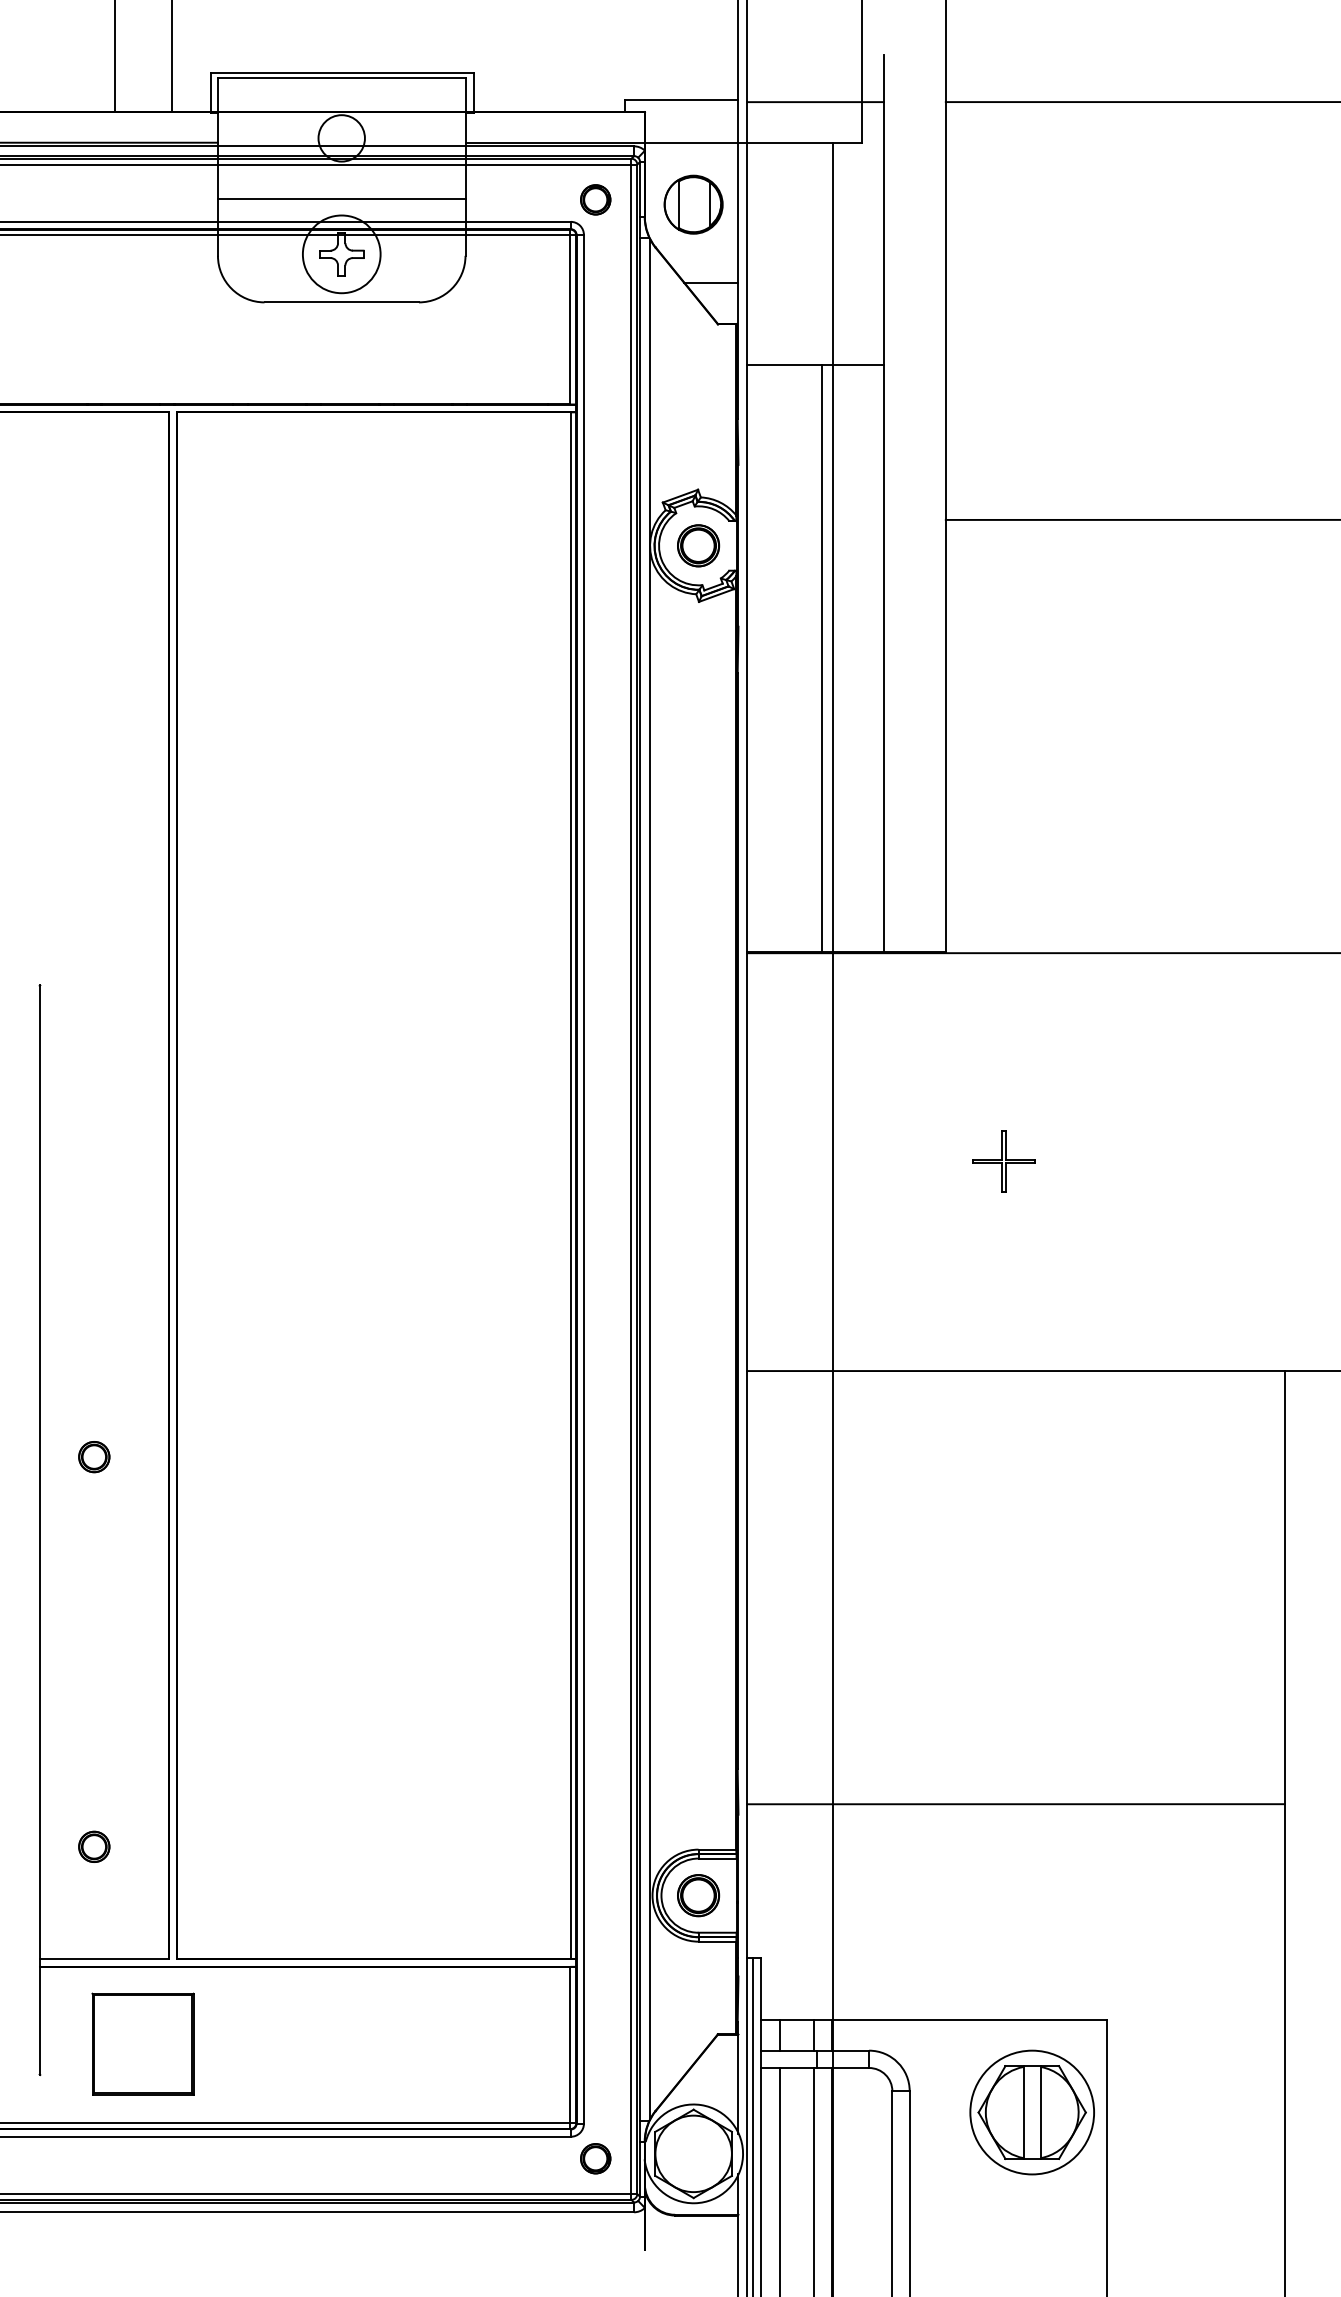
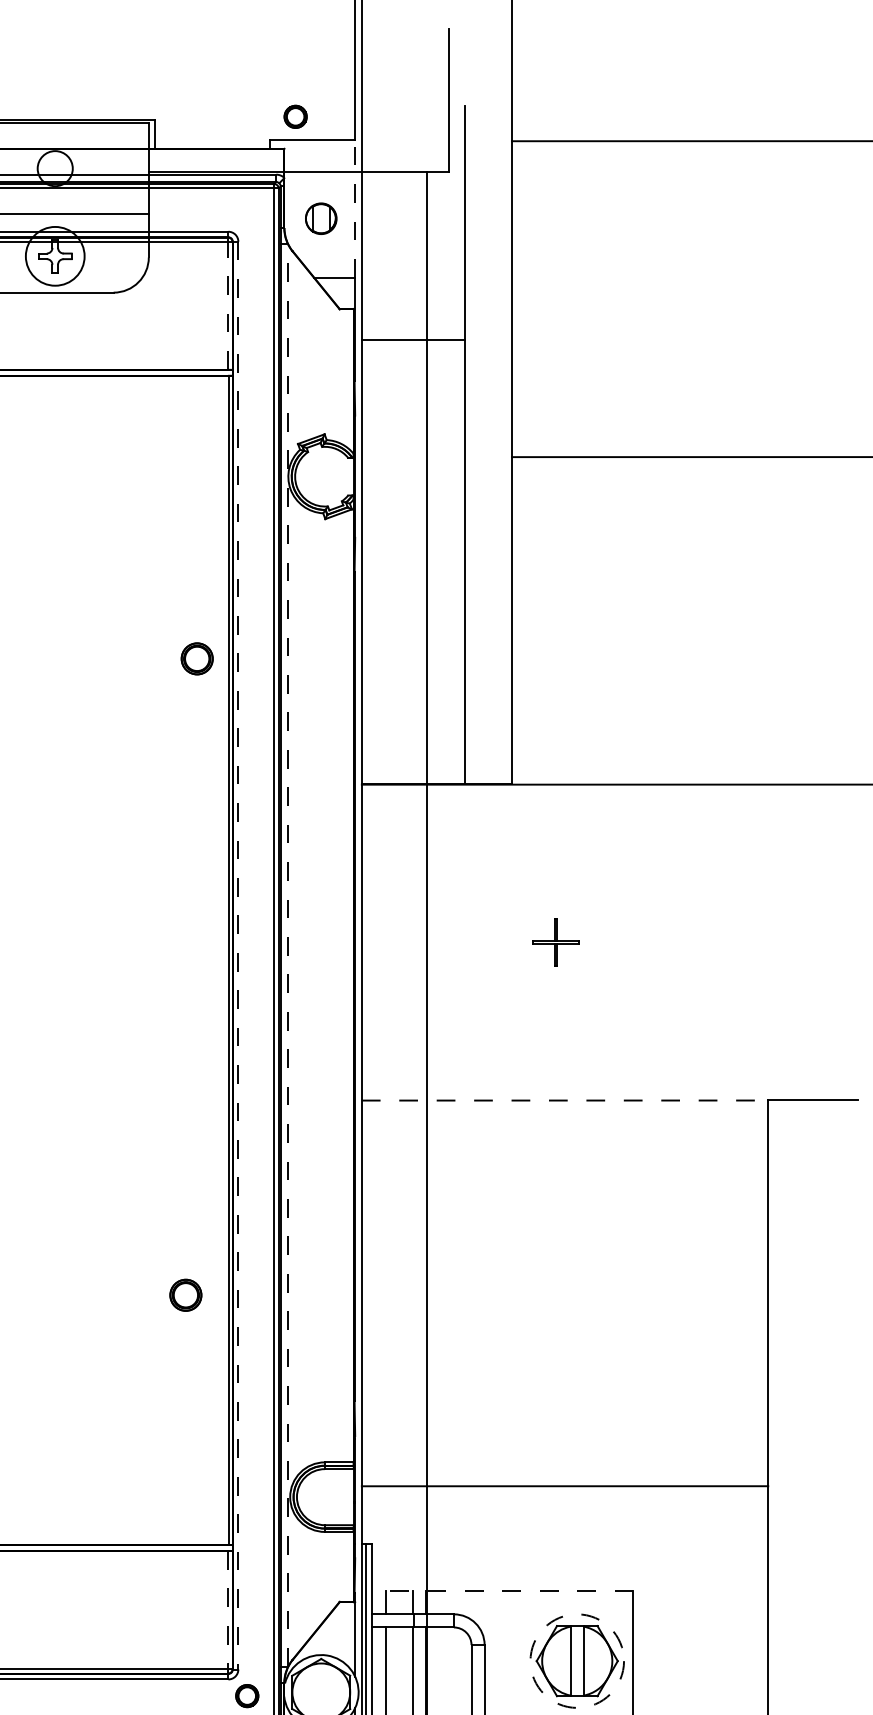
line: (815, 102) -> (413, 141), removed
line: (738, 191) -> (355, 208), solid -> dashed
part: (595, 199) -> (295, 116), moved
part: (693, 204) -> (321, 218), size x0.7
line: (570, 316) -> (228, 303), solid -> dashed
part: (698, 545) -> (197, 658), moved
line: (822, 658) -> (418, 561), removed
line: (583, 1179) -> (238, 955), solid -> dashed
line: (649, 1179) -> (287, 955), solid -> dashed
line: (1016, 1371) -> (565, 1100), solid -> dashed
line: (1015, 1804) -> (564, 1486), moved
part: (698, 1895) -> (185, 1295), moved
line: (933, 2019) -> (502, 1590), solid -> dashed
line: (570, 2048) -> (228, 1612), solid -> dashed
circle: (1032, 2112) -> (577, 1661), solid -> dashed

